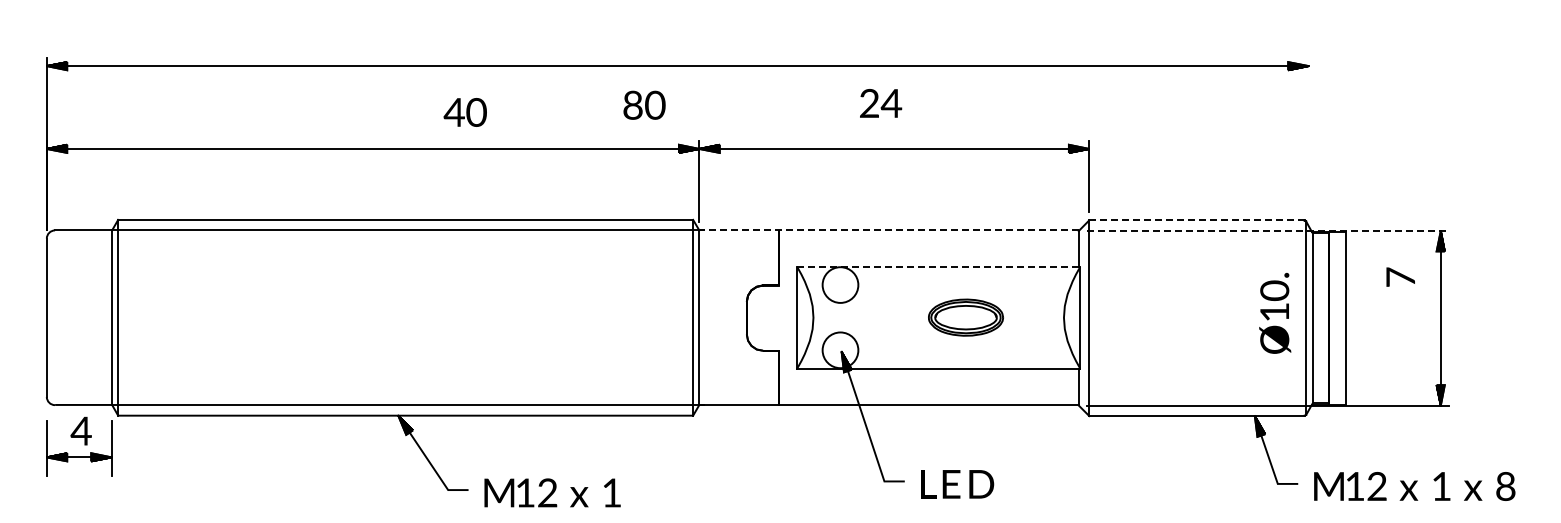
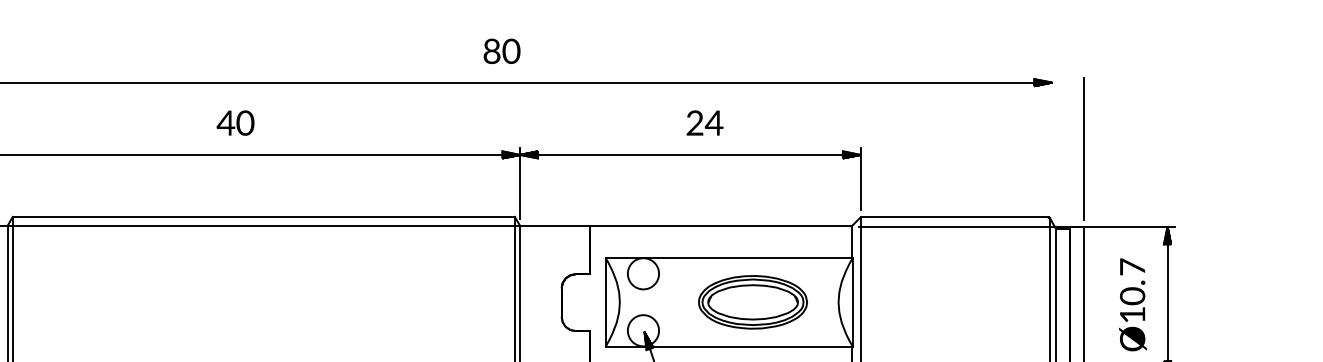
text: (881, 103) -> (705, 123), moved
text: (644, 104) -> (502, 50), moved
text: (464, 112) -> (234, 123), moved
line: (1345, 141) -> (1084, 148), added
line: (1196, 220) -> (954, 217), dashed -> solid
line: (889, 230) -> (686, 226), dashed -> solid
line: (1268, 231) -> (1017, 227), dashed -> solid
line: (939, 267) -> (729, 258), dashed -> solid
text: (1275, 313) -> (1133, 316), moved
part: (965, 317) -> (752, 302), size x1.67

